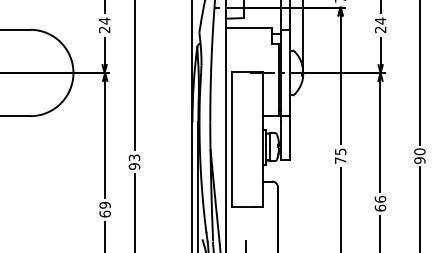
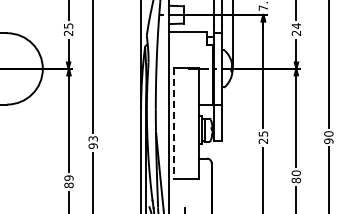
text: (104, 21) -> (68, 26), 24 -> 25
line: (232, 139) -> (174, 123), solid -> dashed
text: (339, 159) -> (262, 140), 75 -> 25
text: (379, 203) -> (295, 176), 66 -> 80
text: (104, 214) -> (68, 185), 69 -> 89

